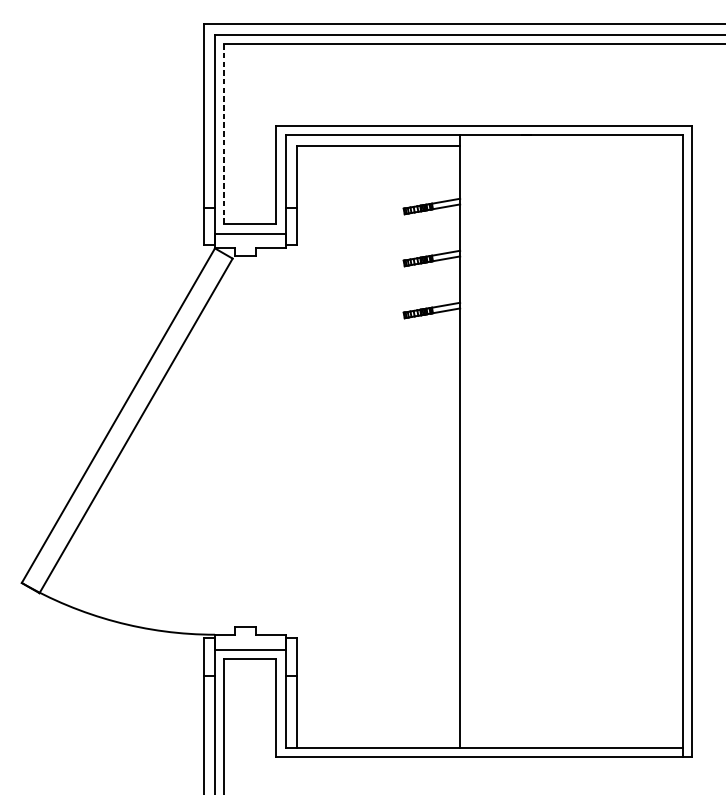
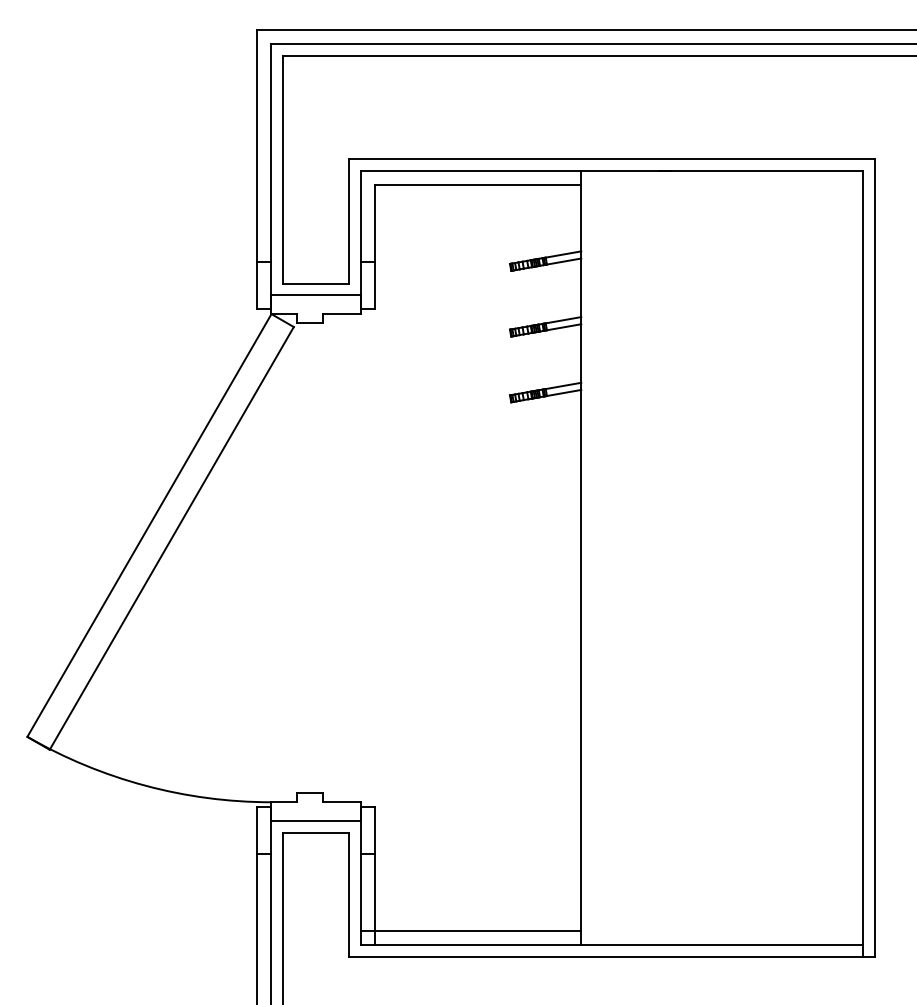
line: (224, 133) -> (283, 169), dashed -> solid
line: (372, 737) -> (470, 931), added

